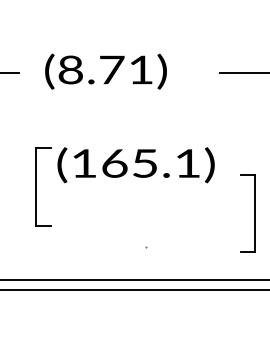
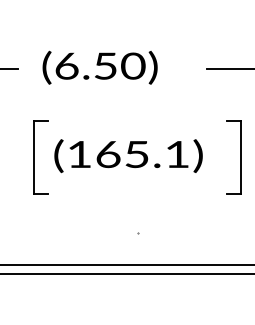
text: (106, 69) -> (100, 65), (8.71) -> (6.50)
part: (42, 186) -> (40, 157), moved
part: (254, 213) -> (240, 157), moved

